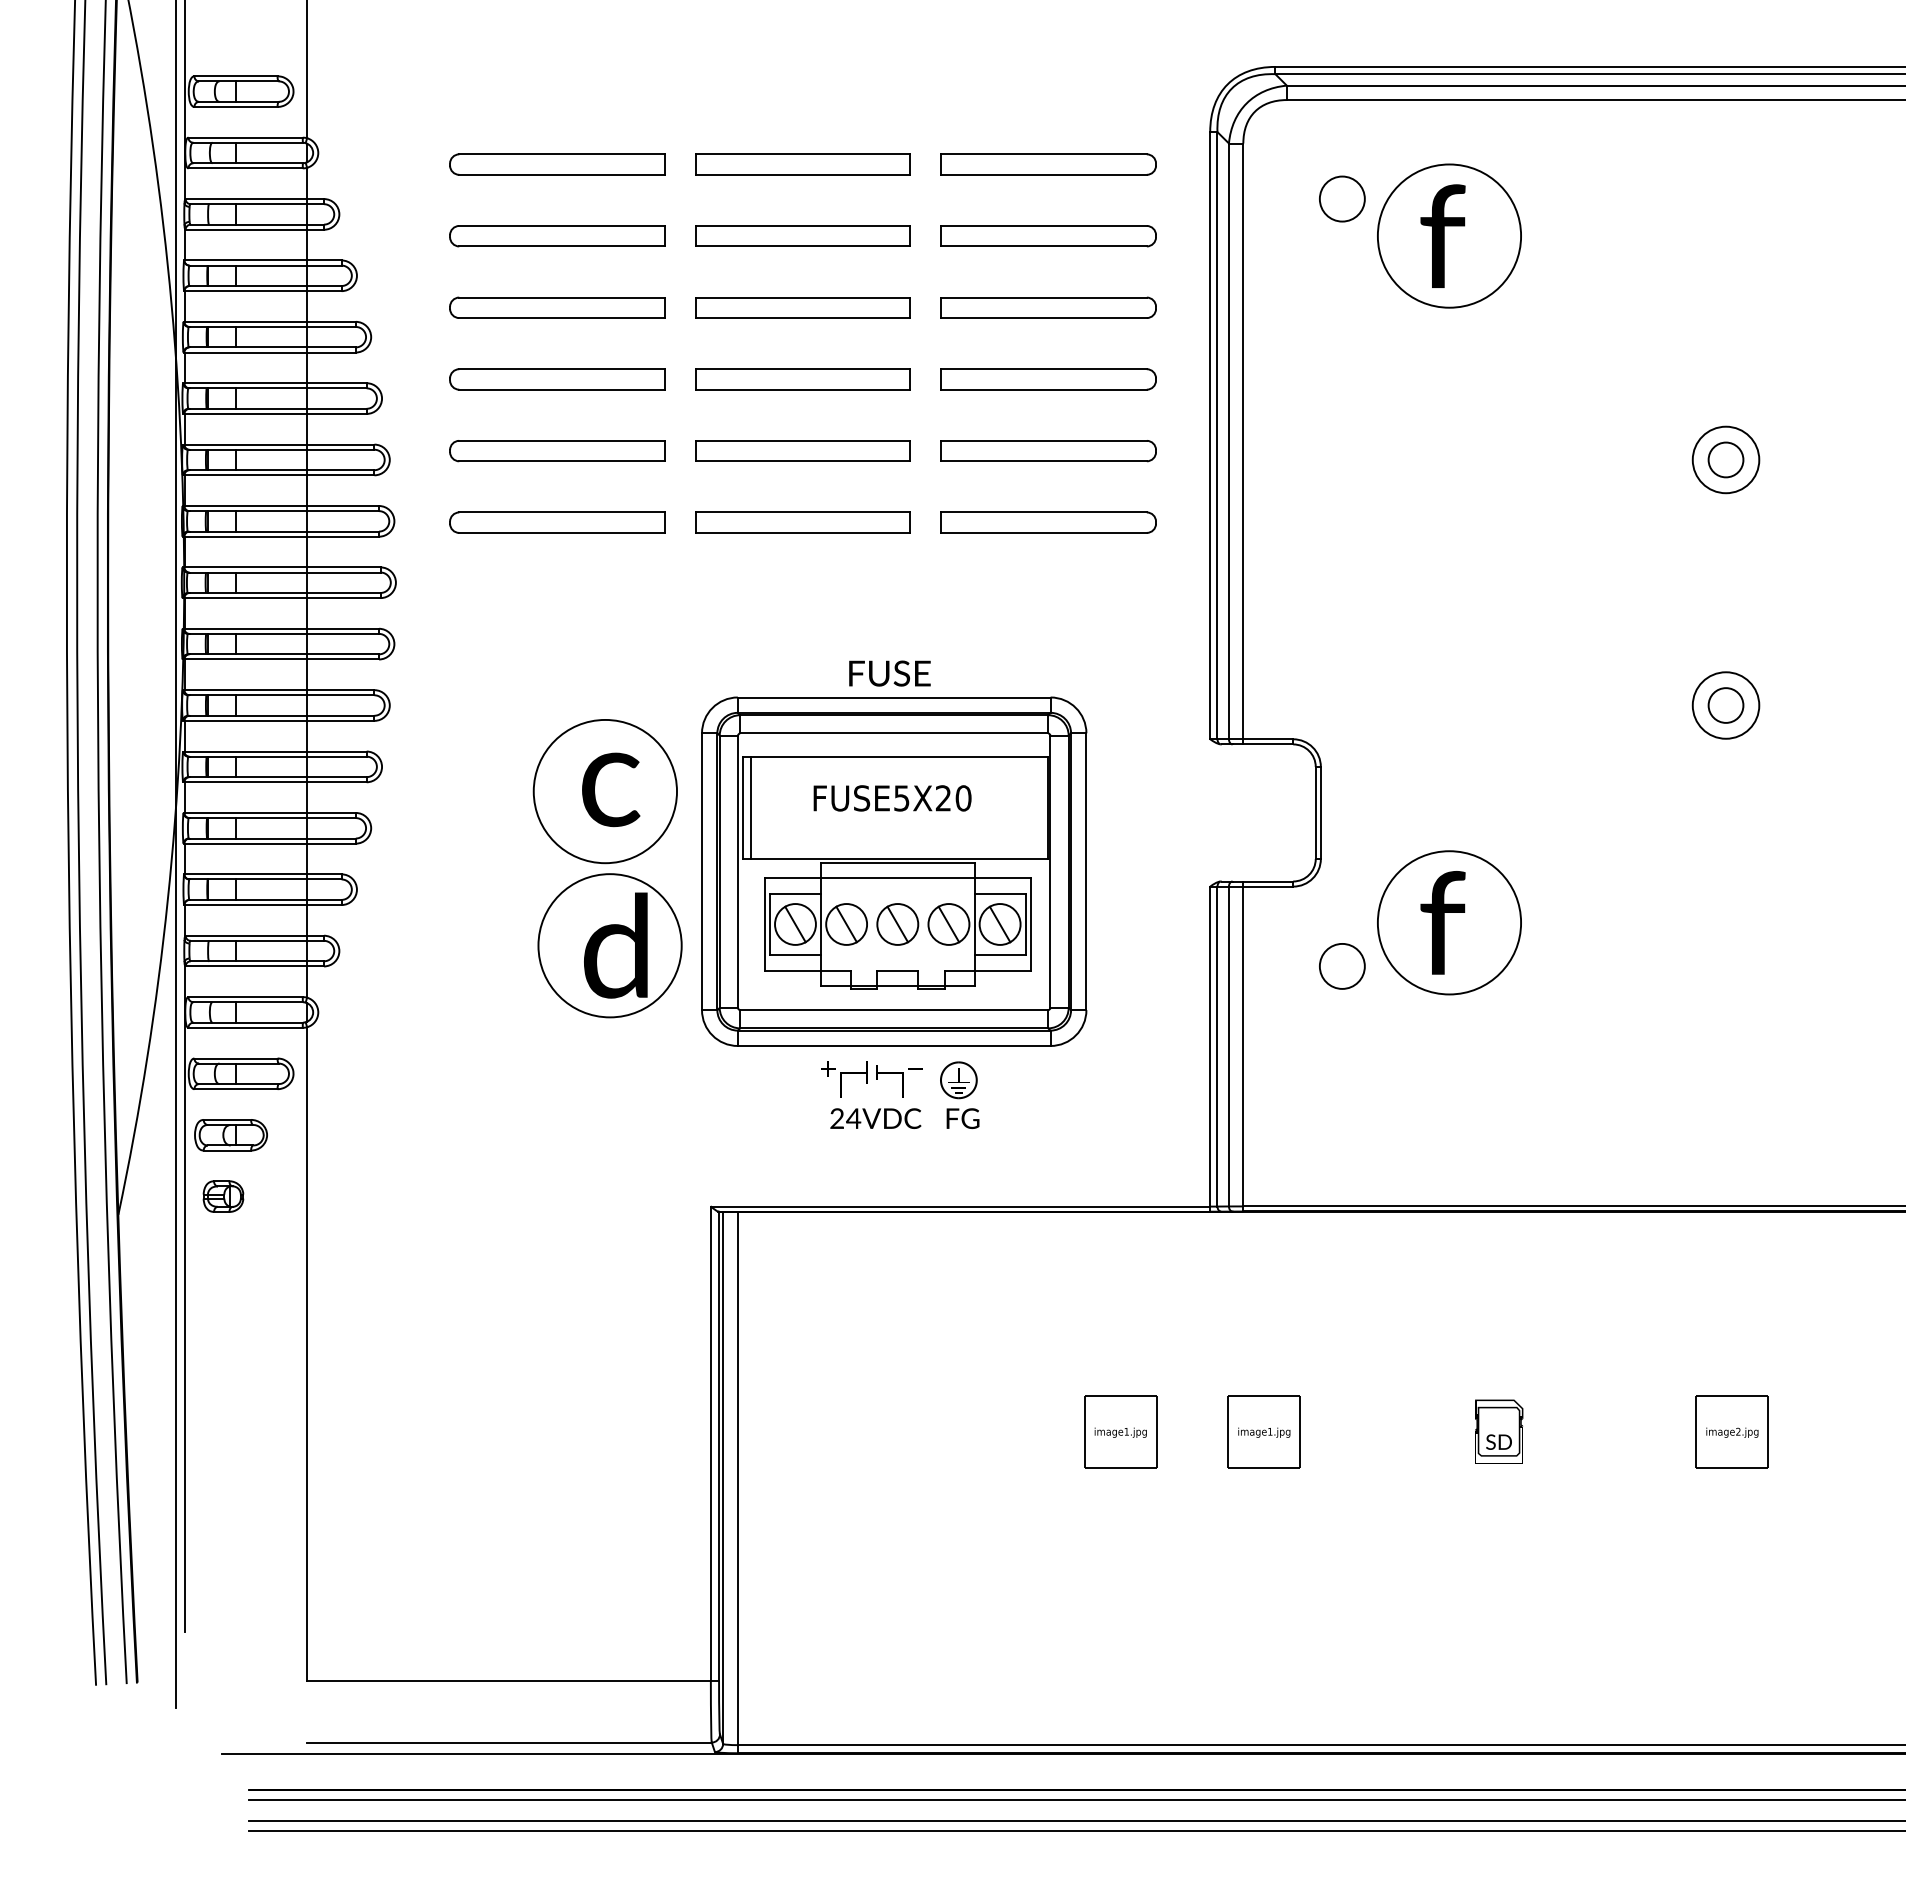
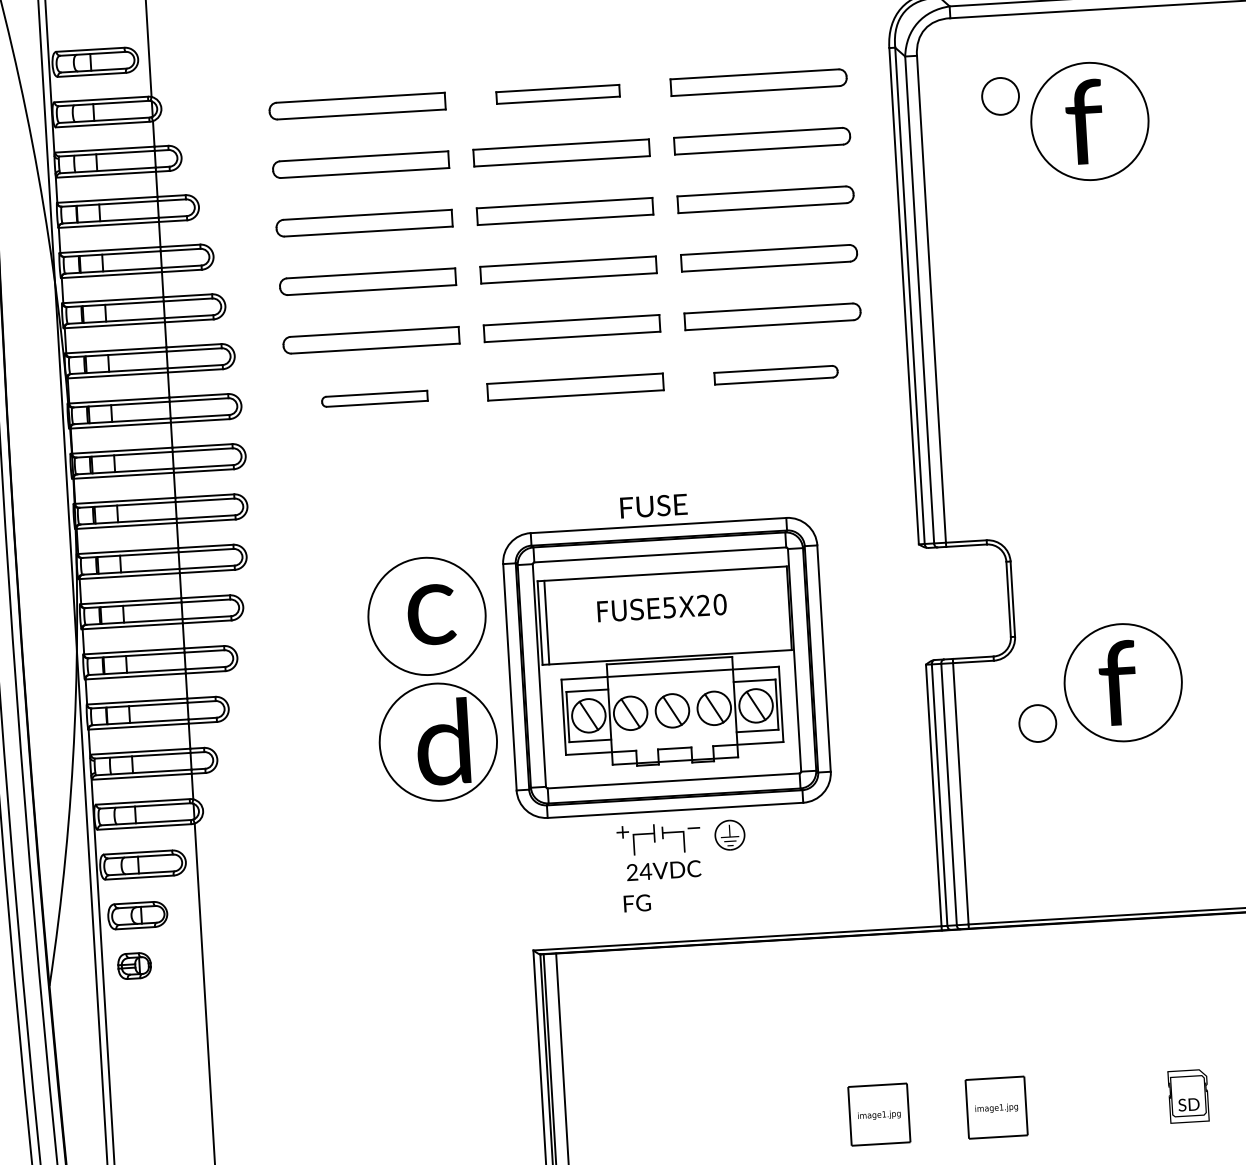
part: (802, 164) -> (557, 94), size x0.7
part: (557, 522) -> (374, 398), size x0.6
part: (1048, 522) -> (776, 375), size x0.7
text: (962, 1118) -> (636, 903), moved

